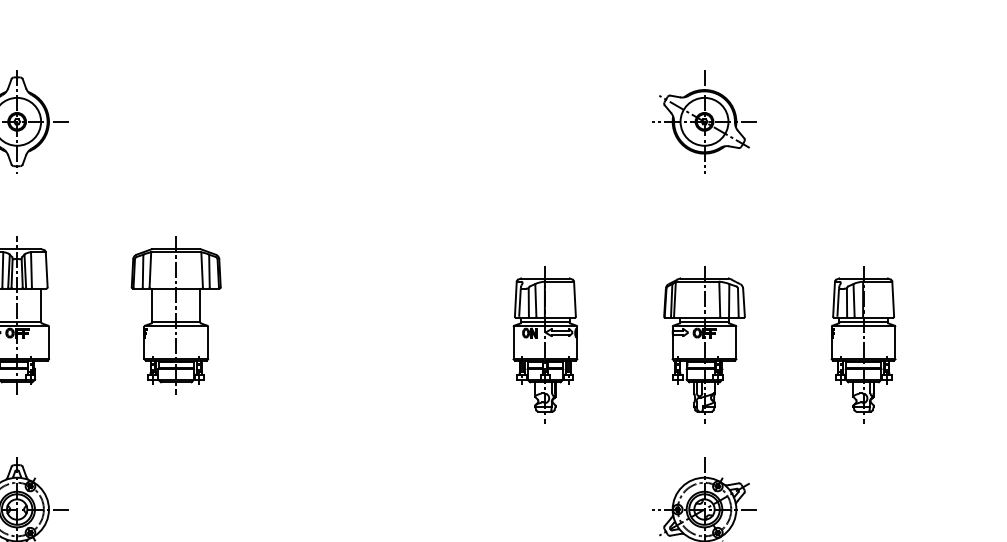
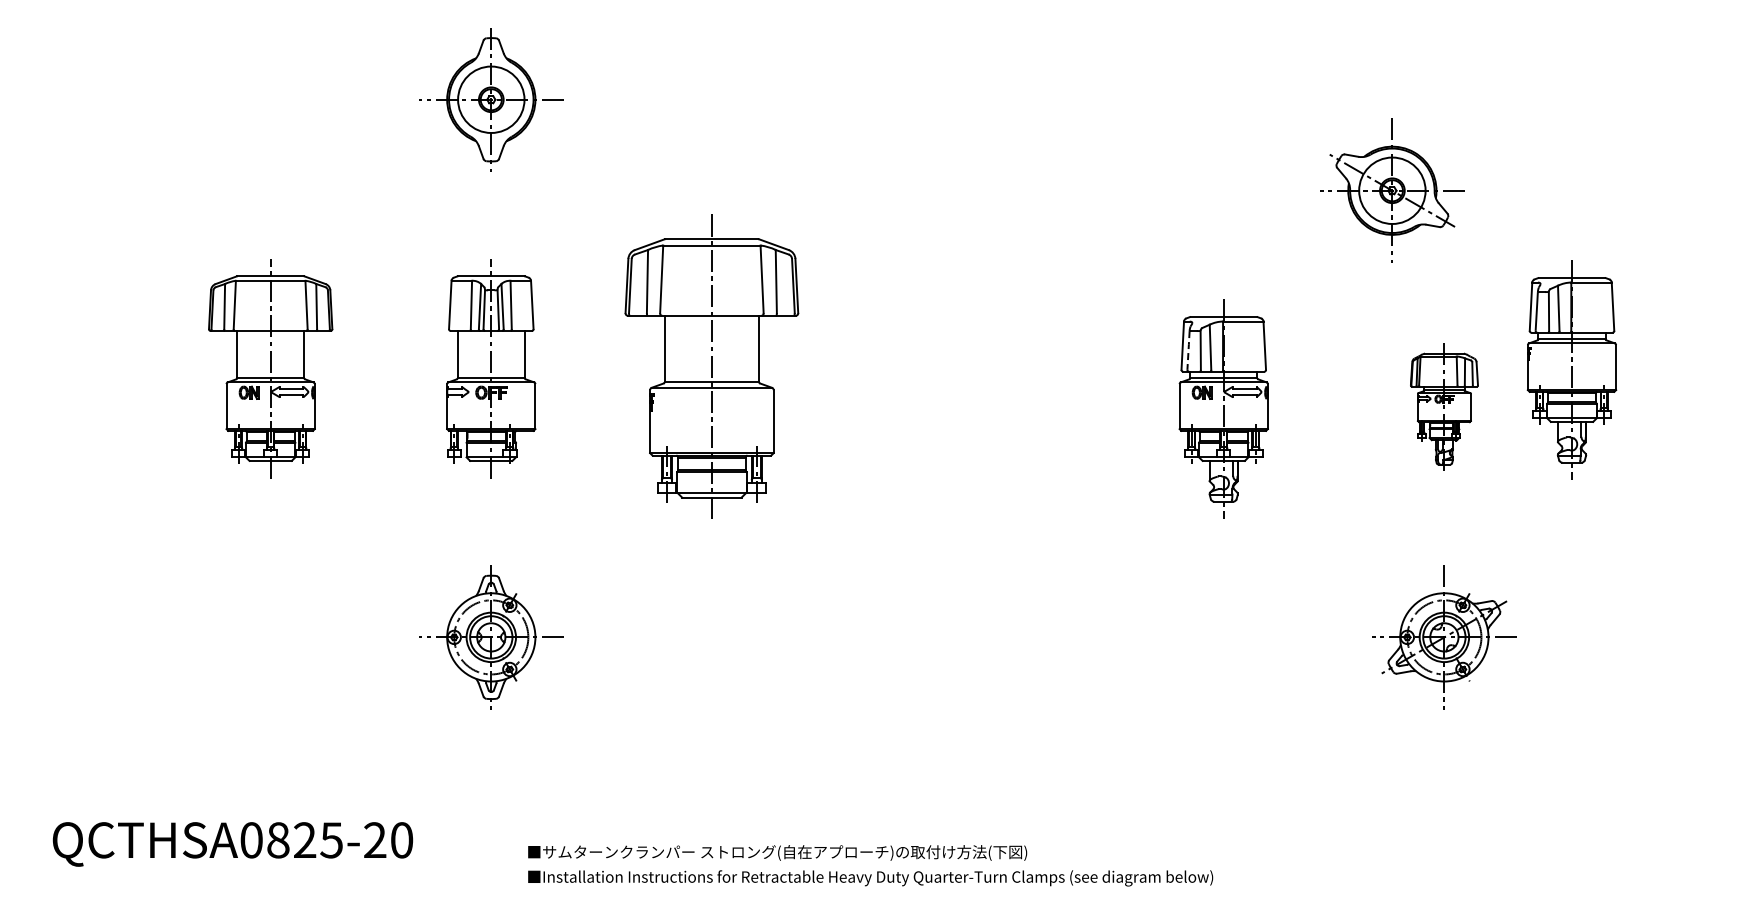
part: (704, 121) -> (1392, 190), moved
line: (519, 302) -> (1188, 350), solid -> dashed
part: (175, 315) -> (711, 368), size x1.4
part: (704, 344) -> (1444, 408), size x0.6
part: (863, 344) -> (1571, 369), moved

